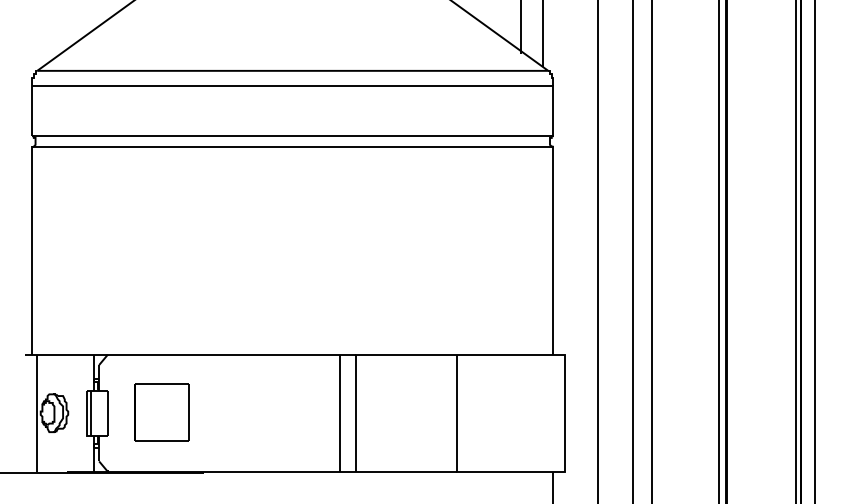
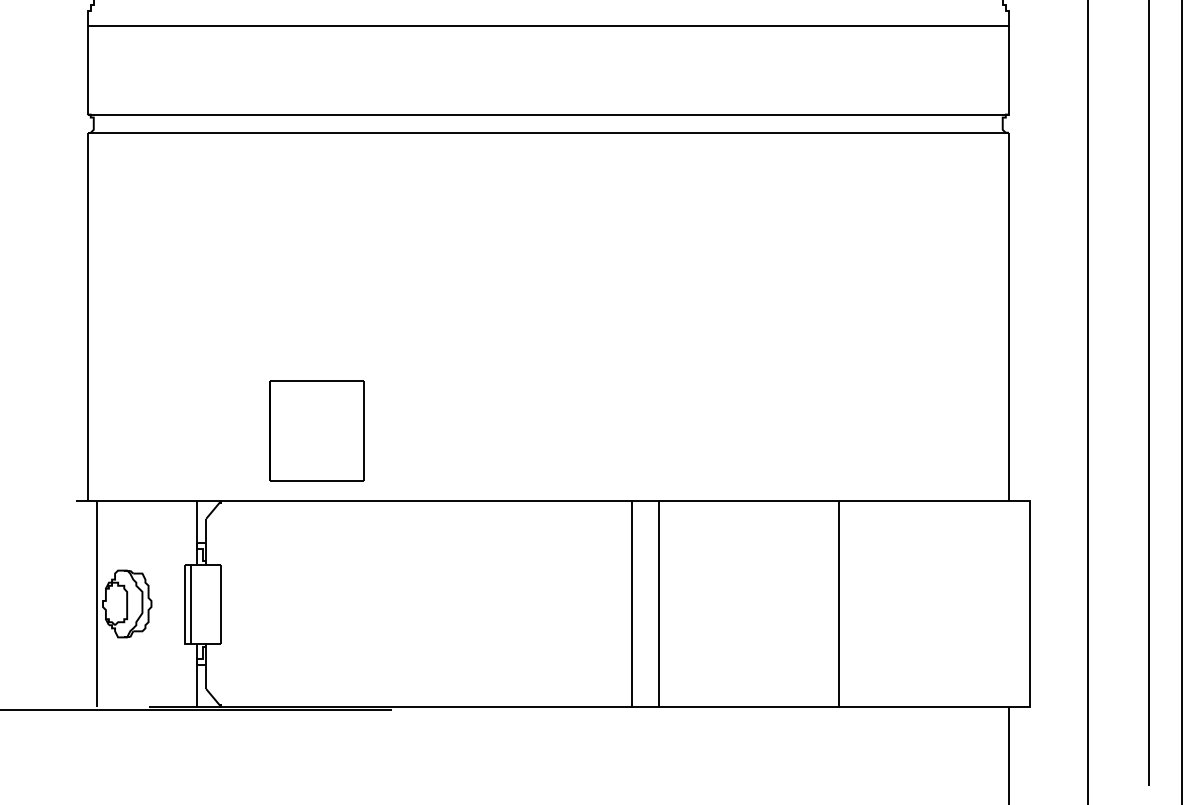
part: (161, 412) -> (316, 431), moved

